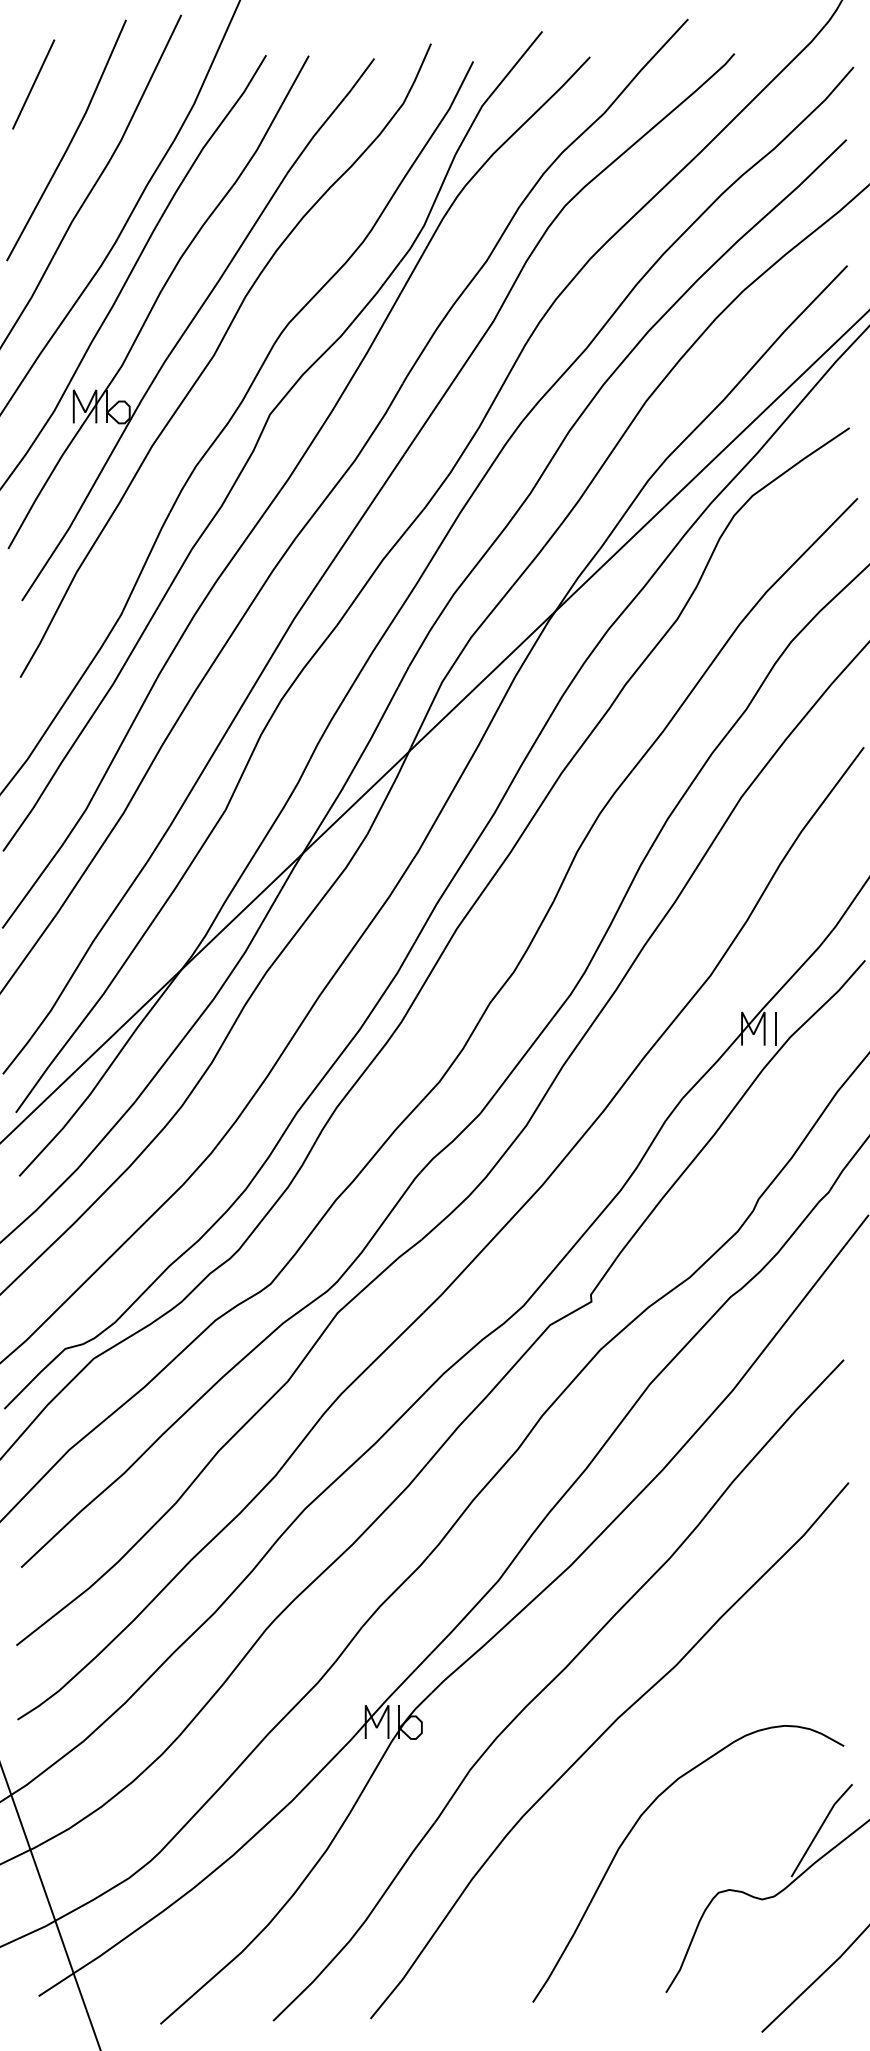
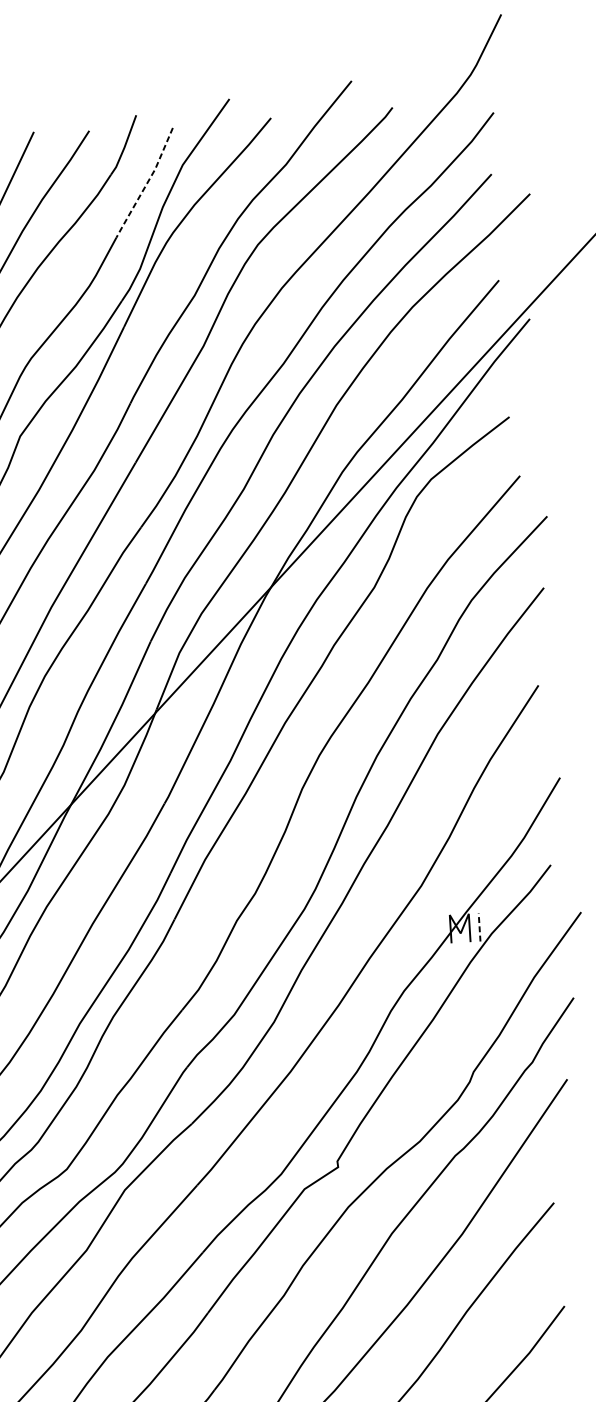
line: (438, 125) -> (146, 183), solid -> dashed
line: (776, 1028) -> (479, 927), solid -> dashed

